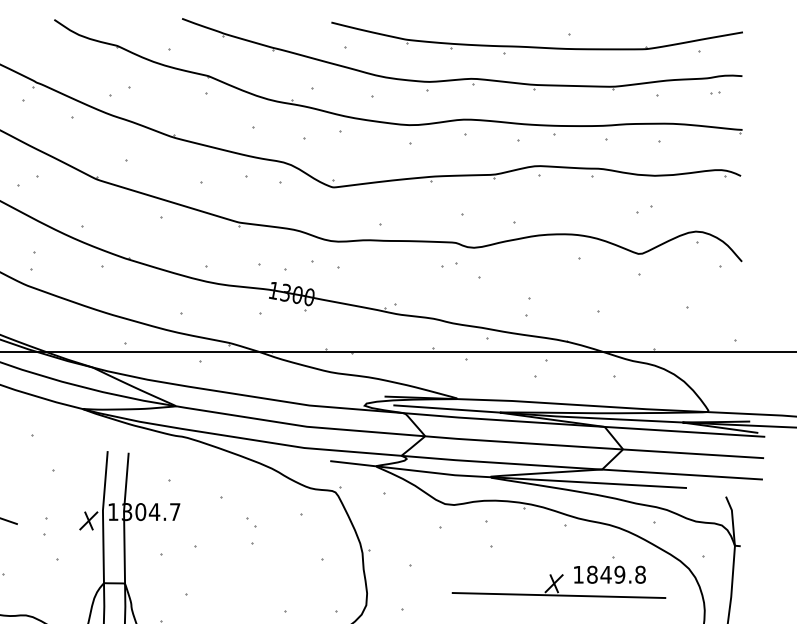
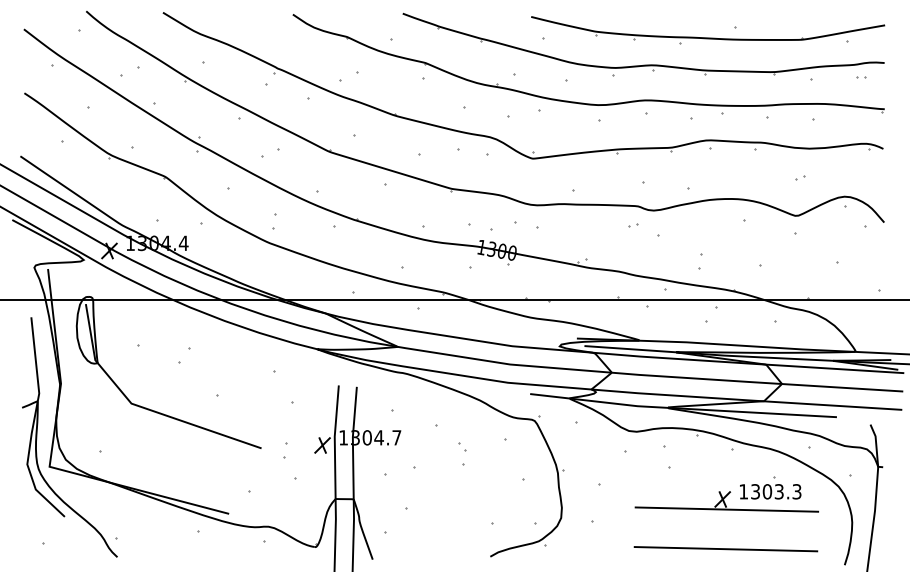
part: (644, 209) -> (800, 177), size x0.62
part: (450, 265) -> (633, 225), size x0.62
text: (616, 574) -> (776, 491), 1849.8 -> 1303.3

